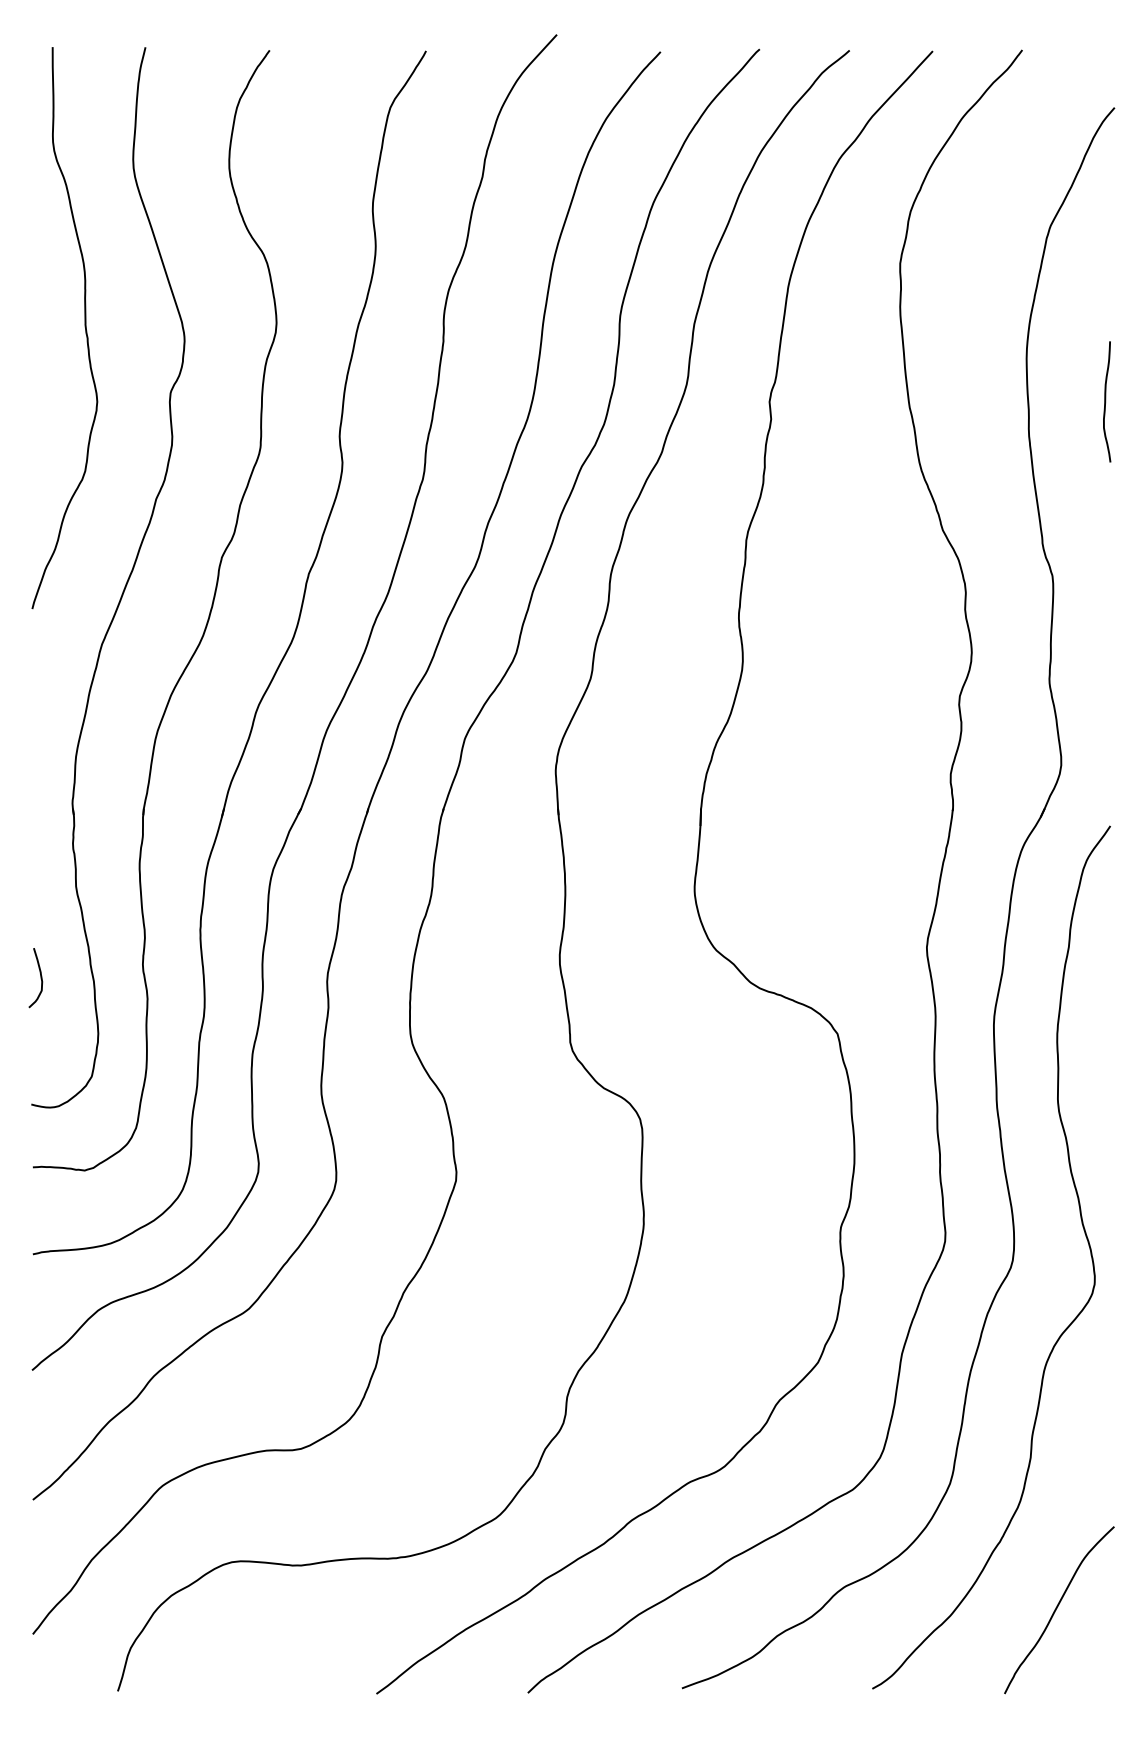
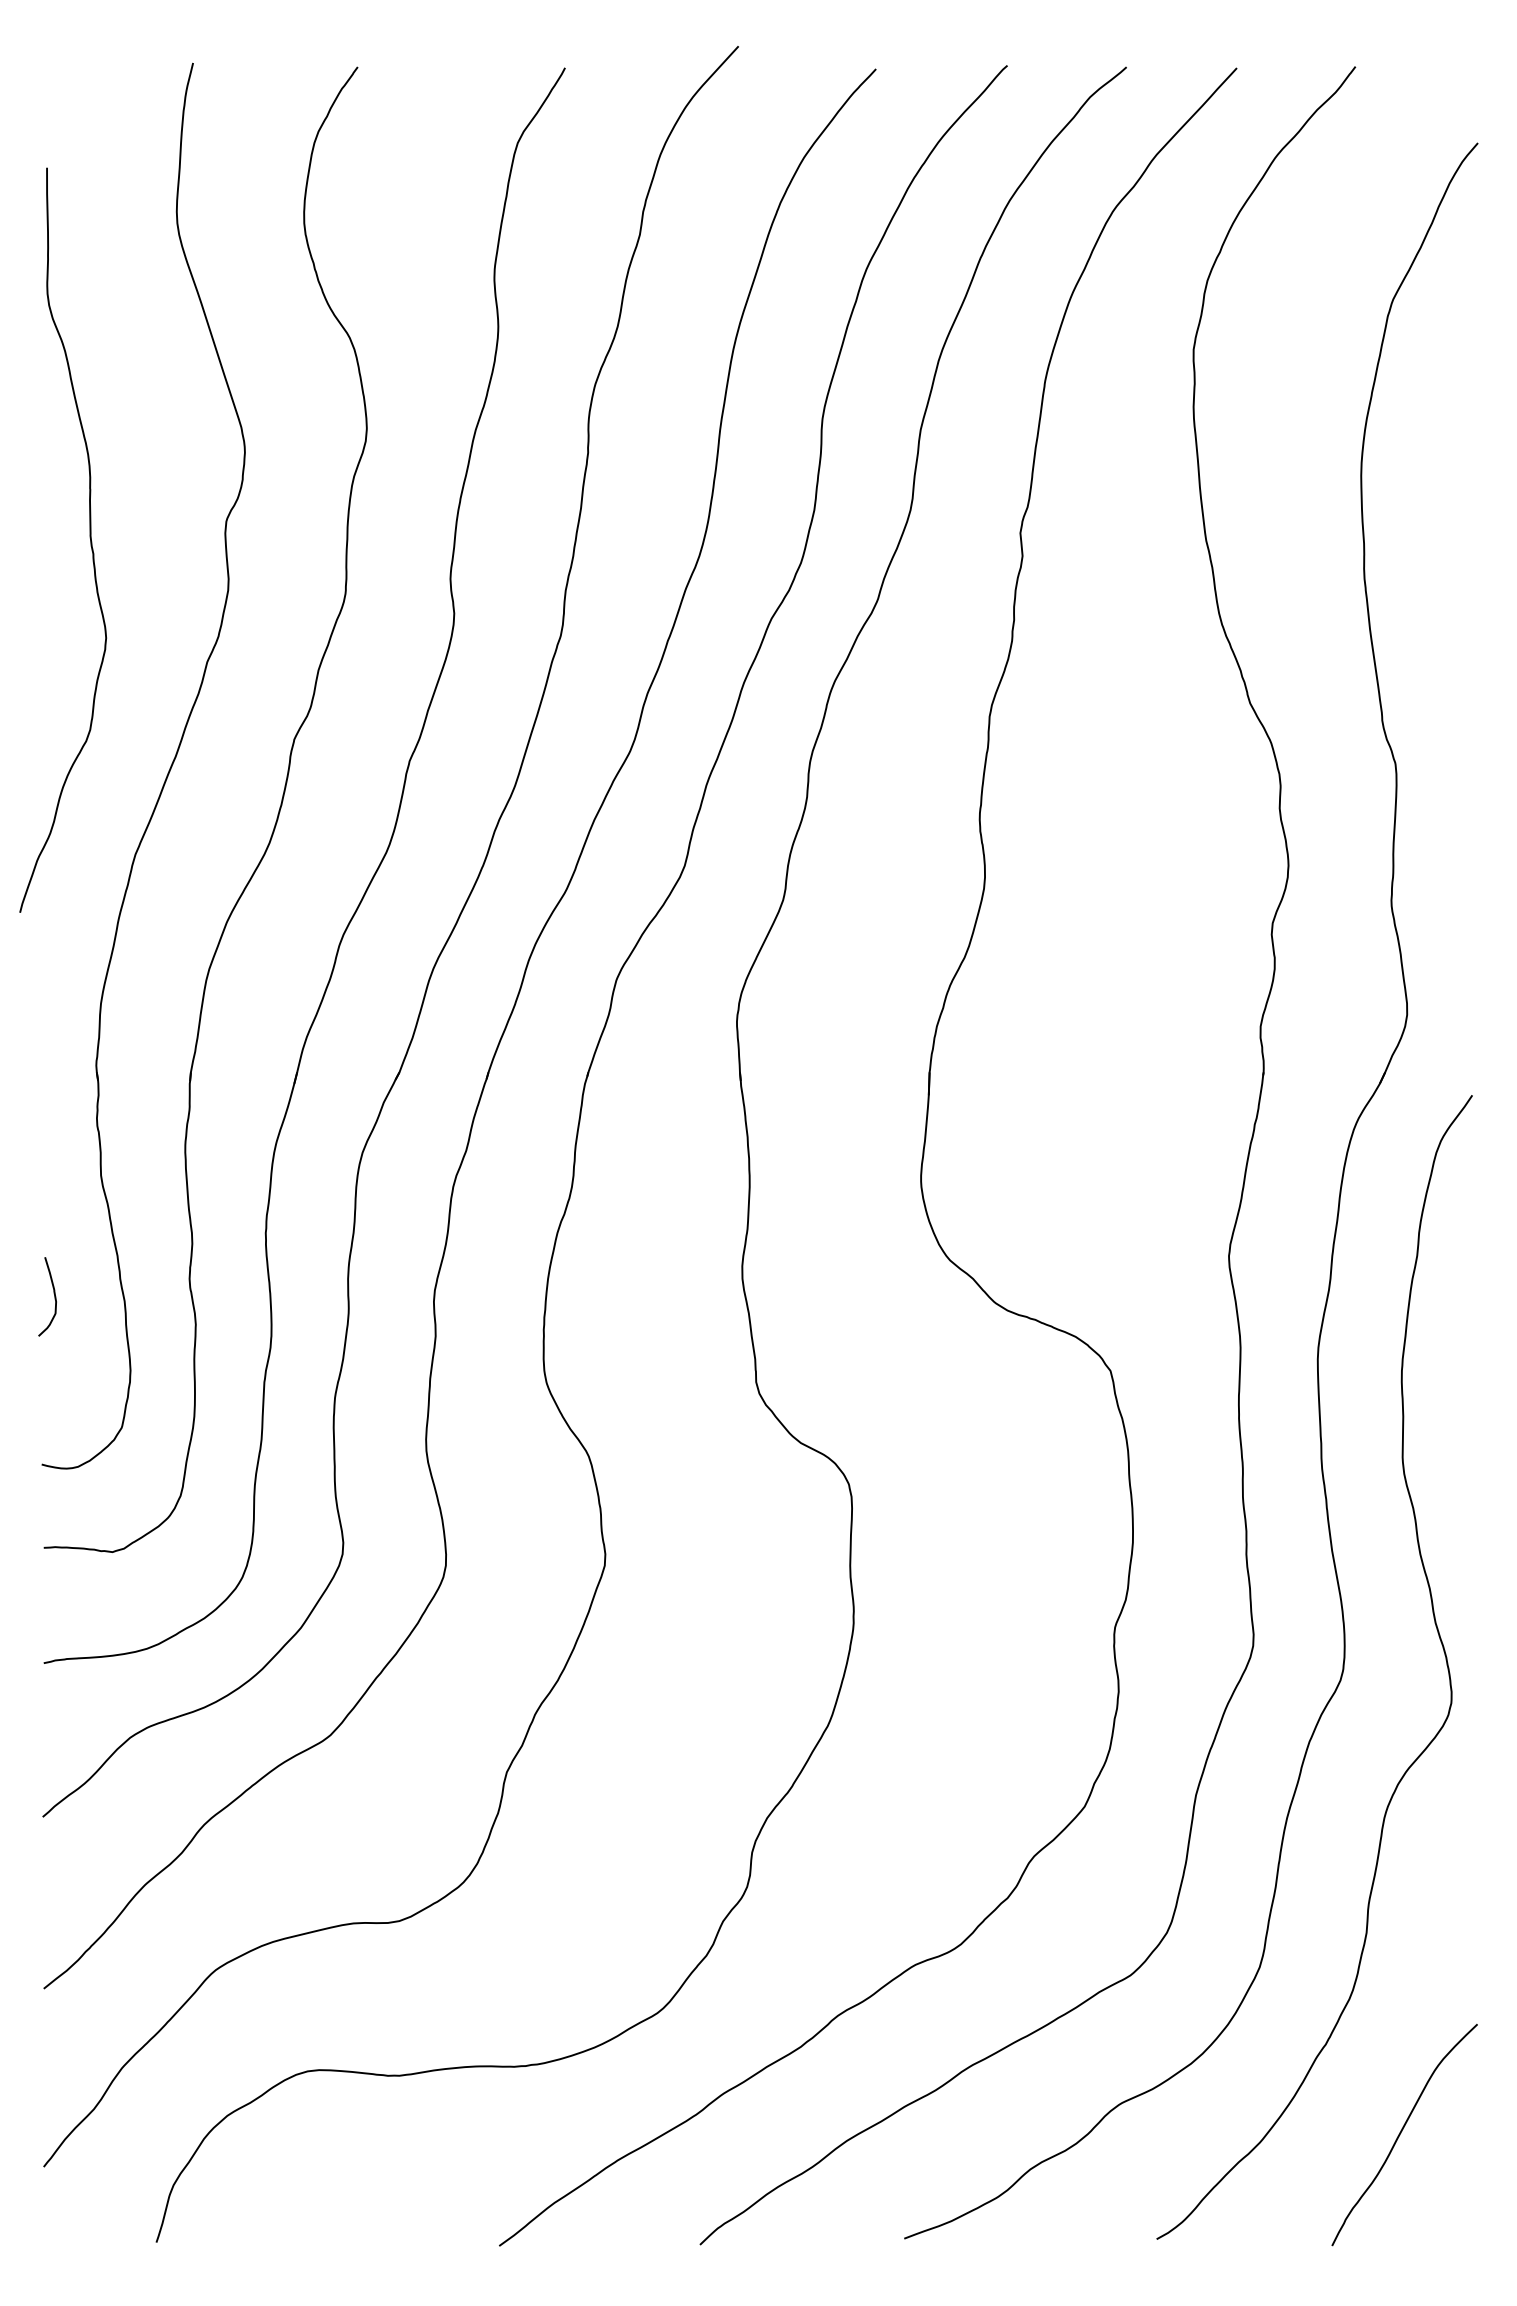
curve: (84, 326) -> (89, 538), moved
curve: (1106, 401) -> (1466, 532), removed

